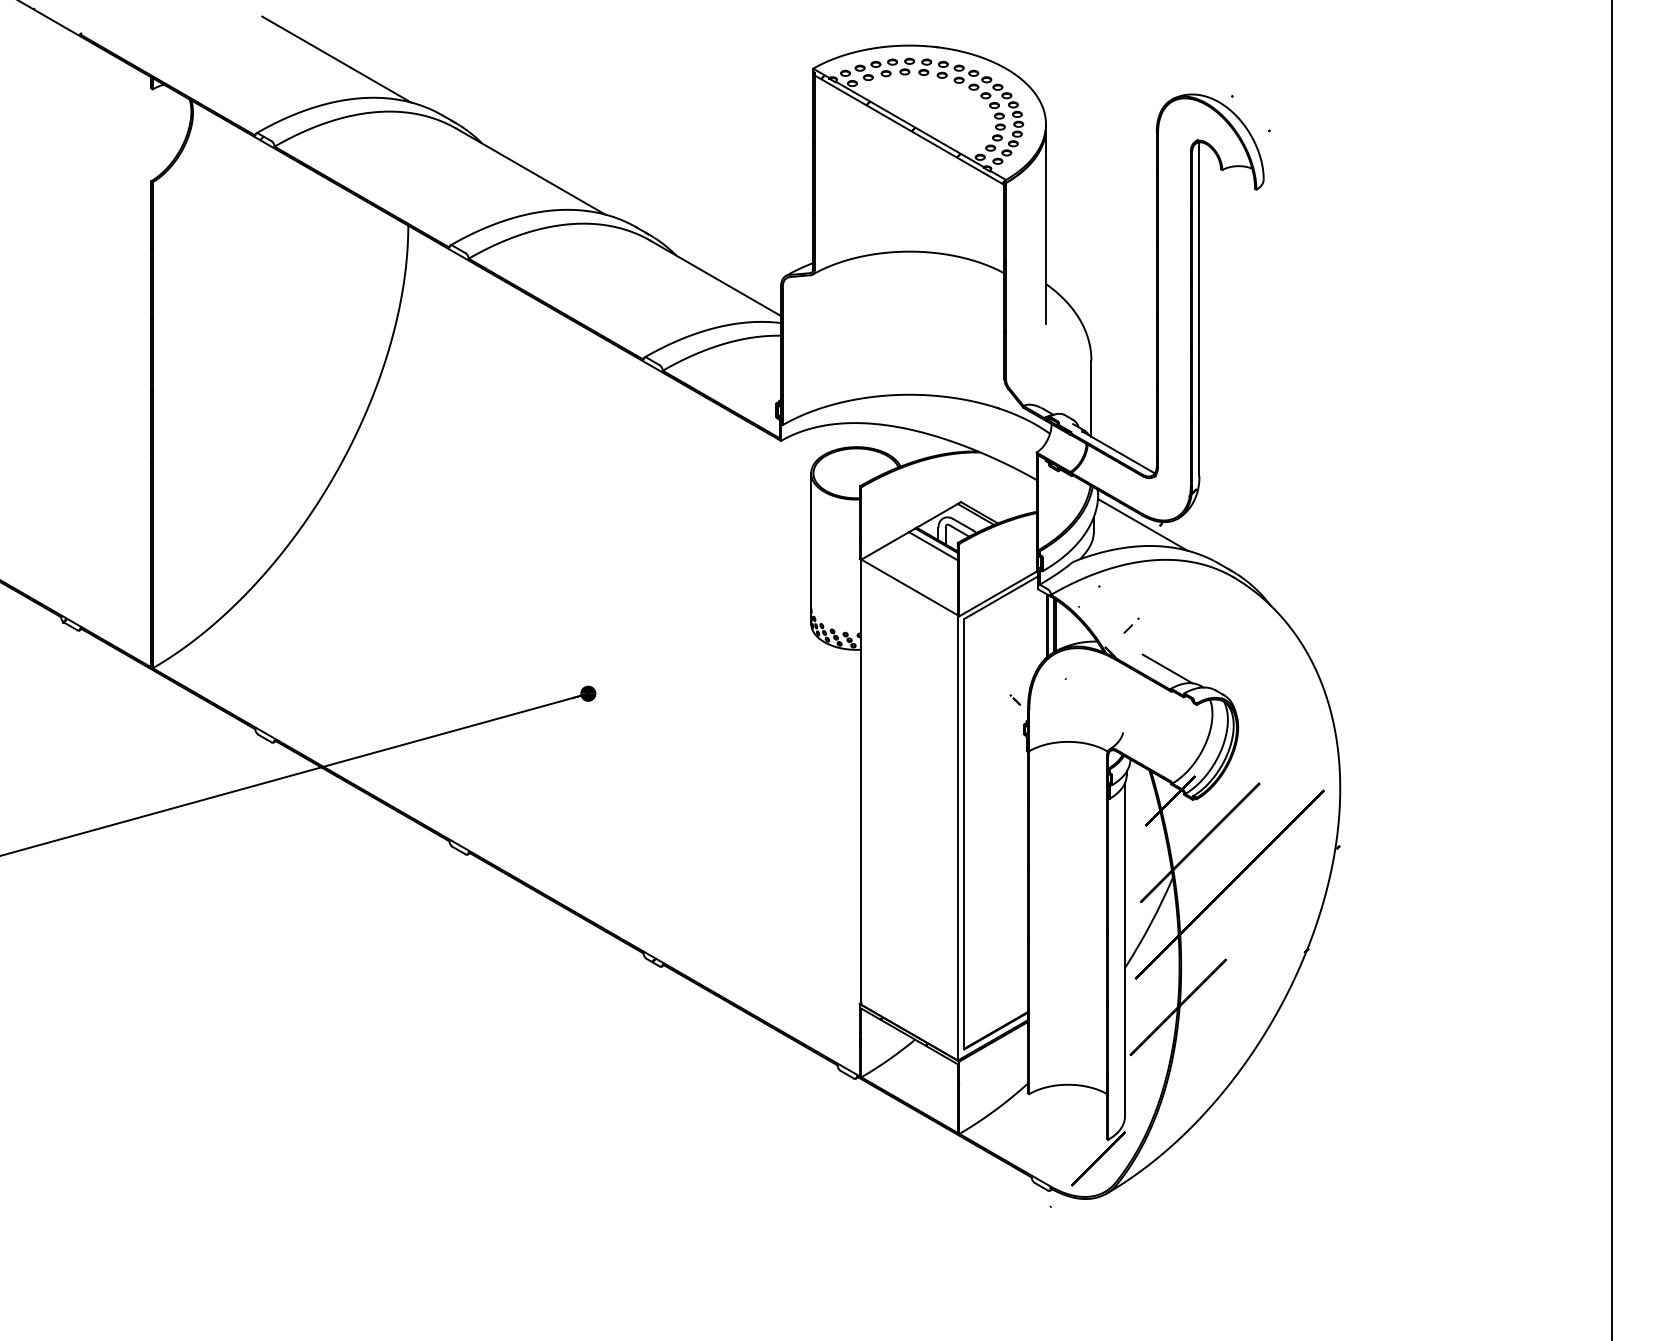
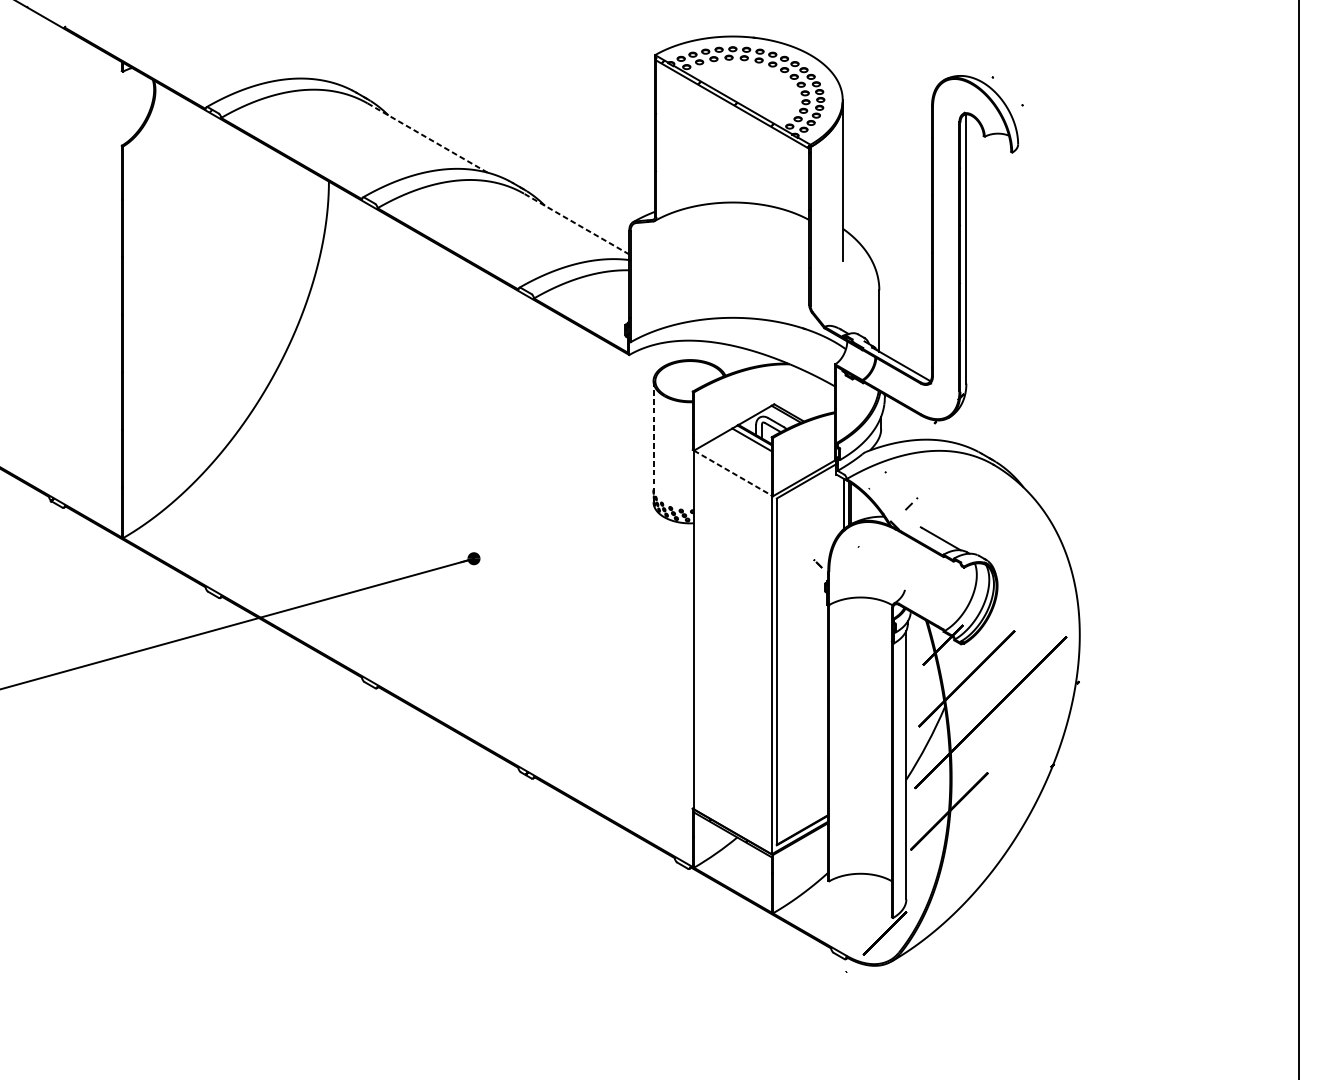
line: (336, 59) -> (271, 47), removed
line: (530, 171) -> (427, 137), solid -> dashed
line: (715, 278) -> (576, 224), solid -> dashed
line: (1142, 524) -> (920, 422), removed
line: (811, 549) -> (653, 442), solid -> dashed
line: (909, 587) -> (732, 473), solid -> dashed

